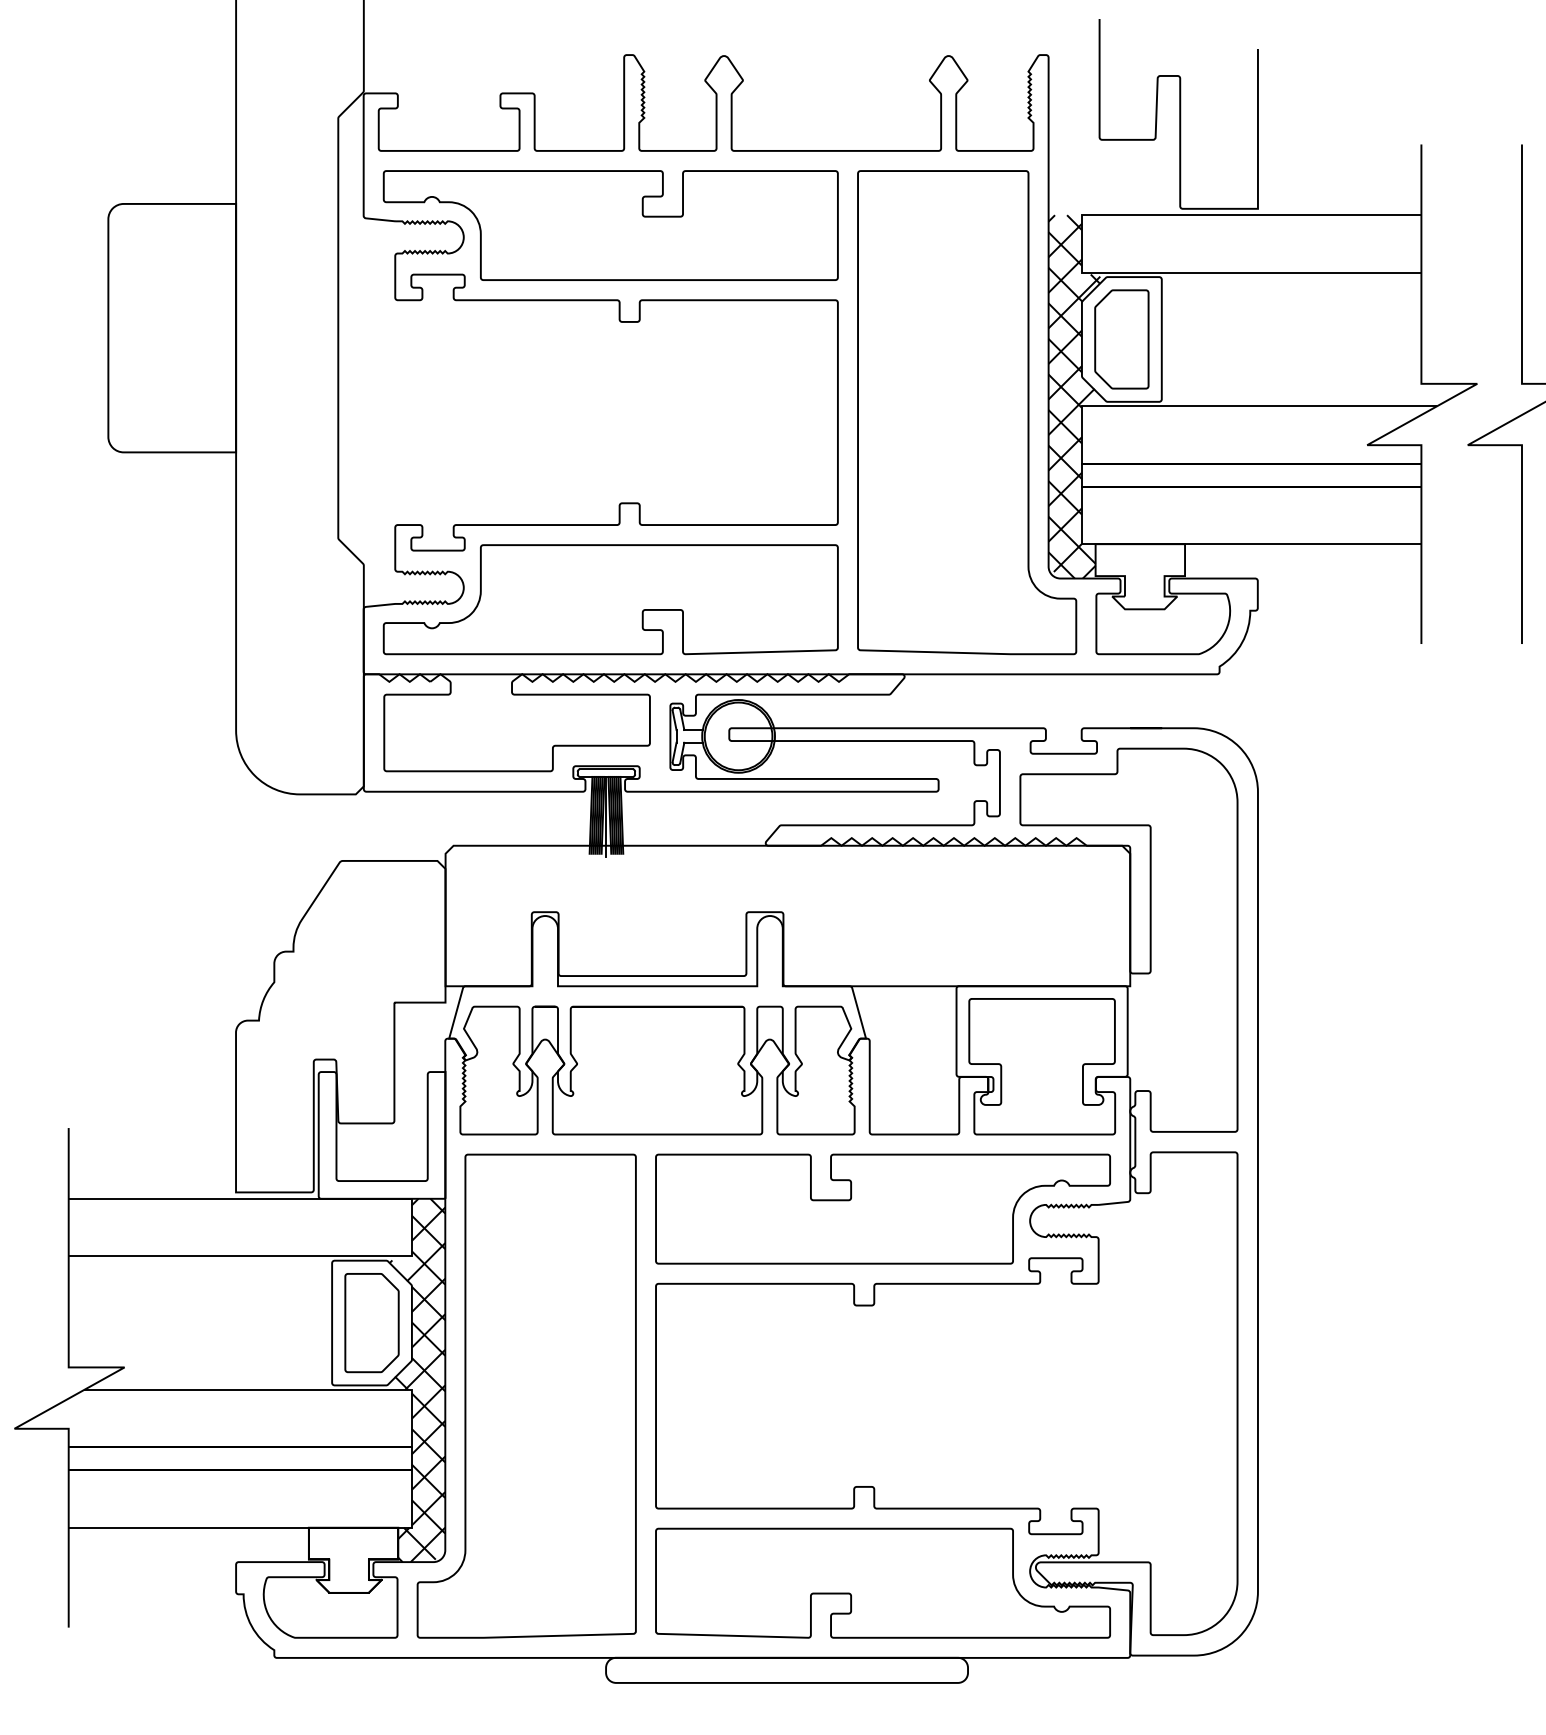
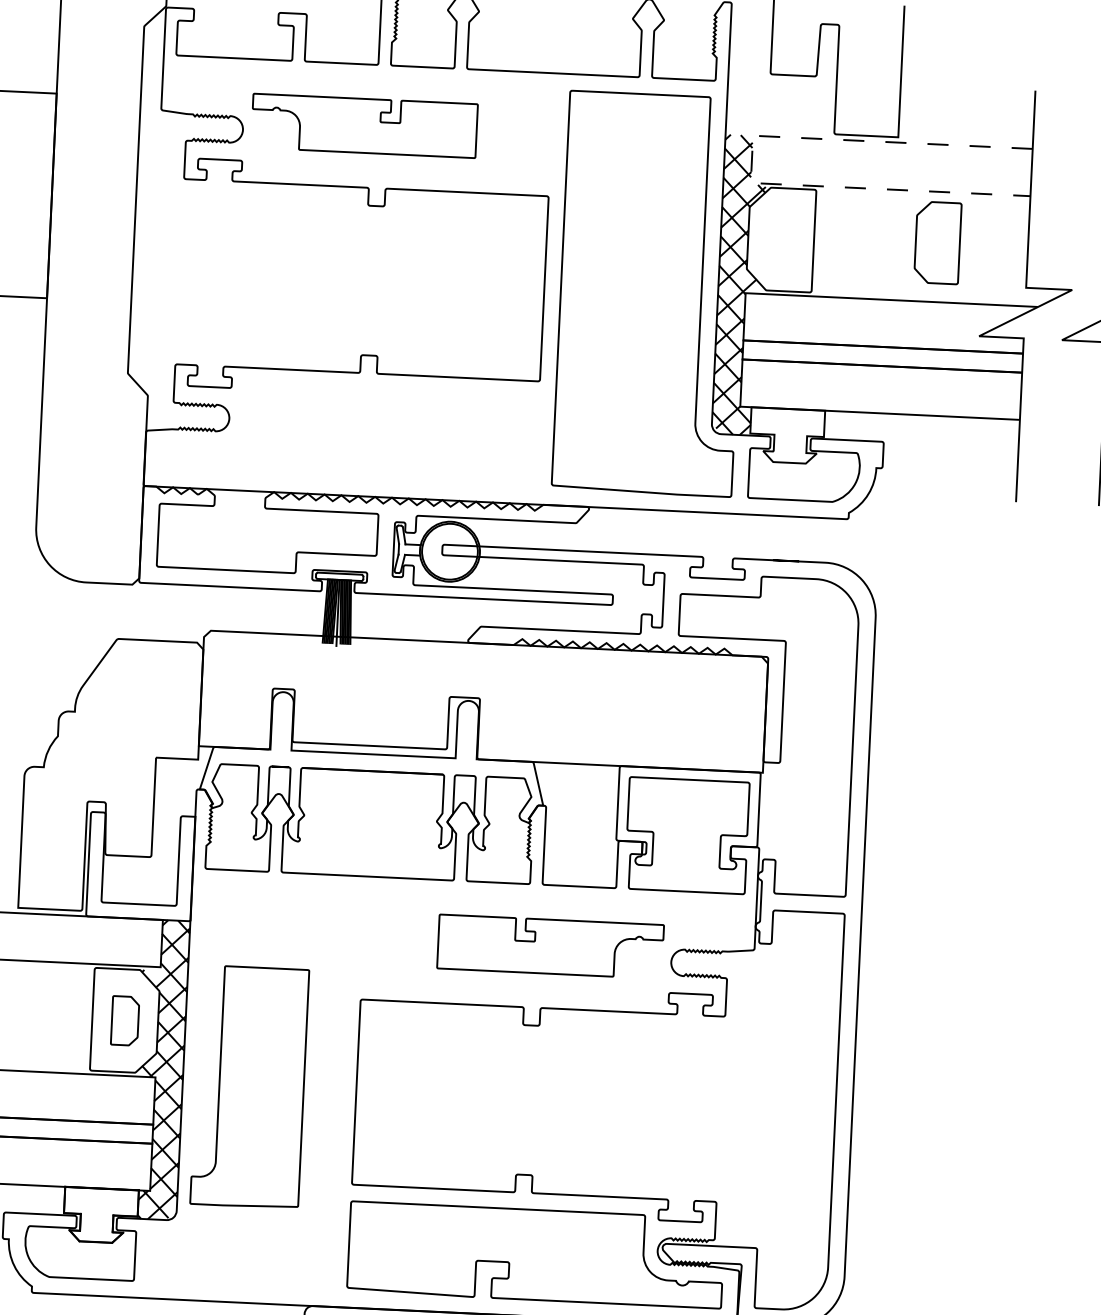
part: (610, 225) -> (364, 125), size x0.6
line: (1081, 243) -> (751, 159), solid -> dashed
part: (1121, 339) -> (937, 242), moved
part: (610, 599) -> (349, 433), removed
part: (882, 1208) -> (550, 946), size x0.6
part: (371, 1323) -> (124, 1021), size x0.6
part: (526, 1395) -> (249, 1086), size x0.6

